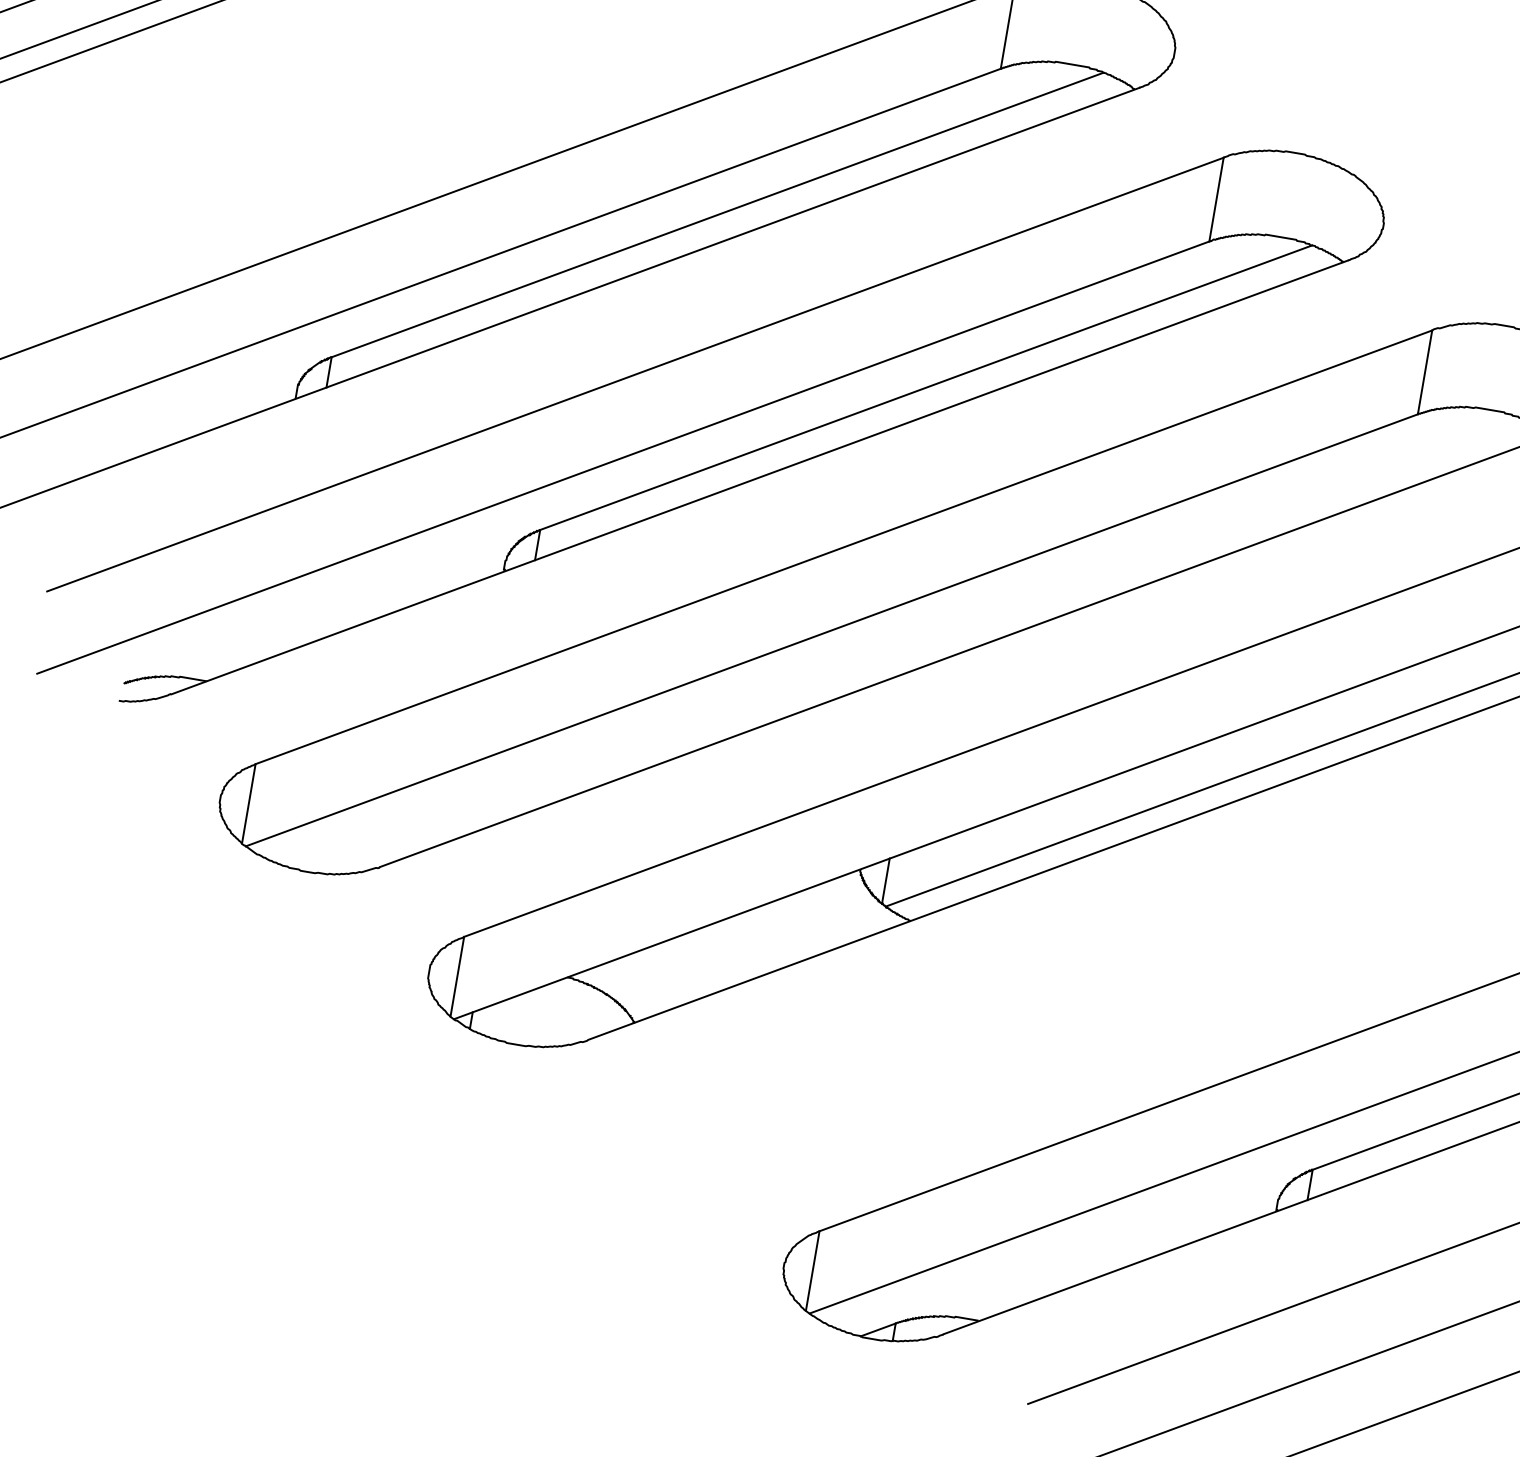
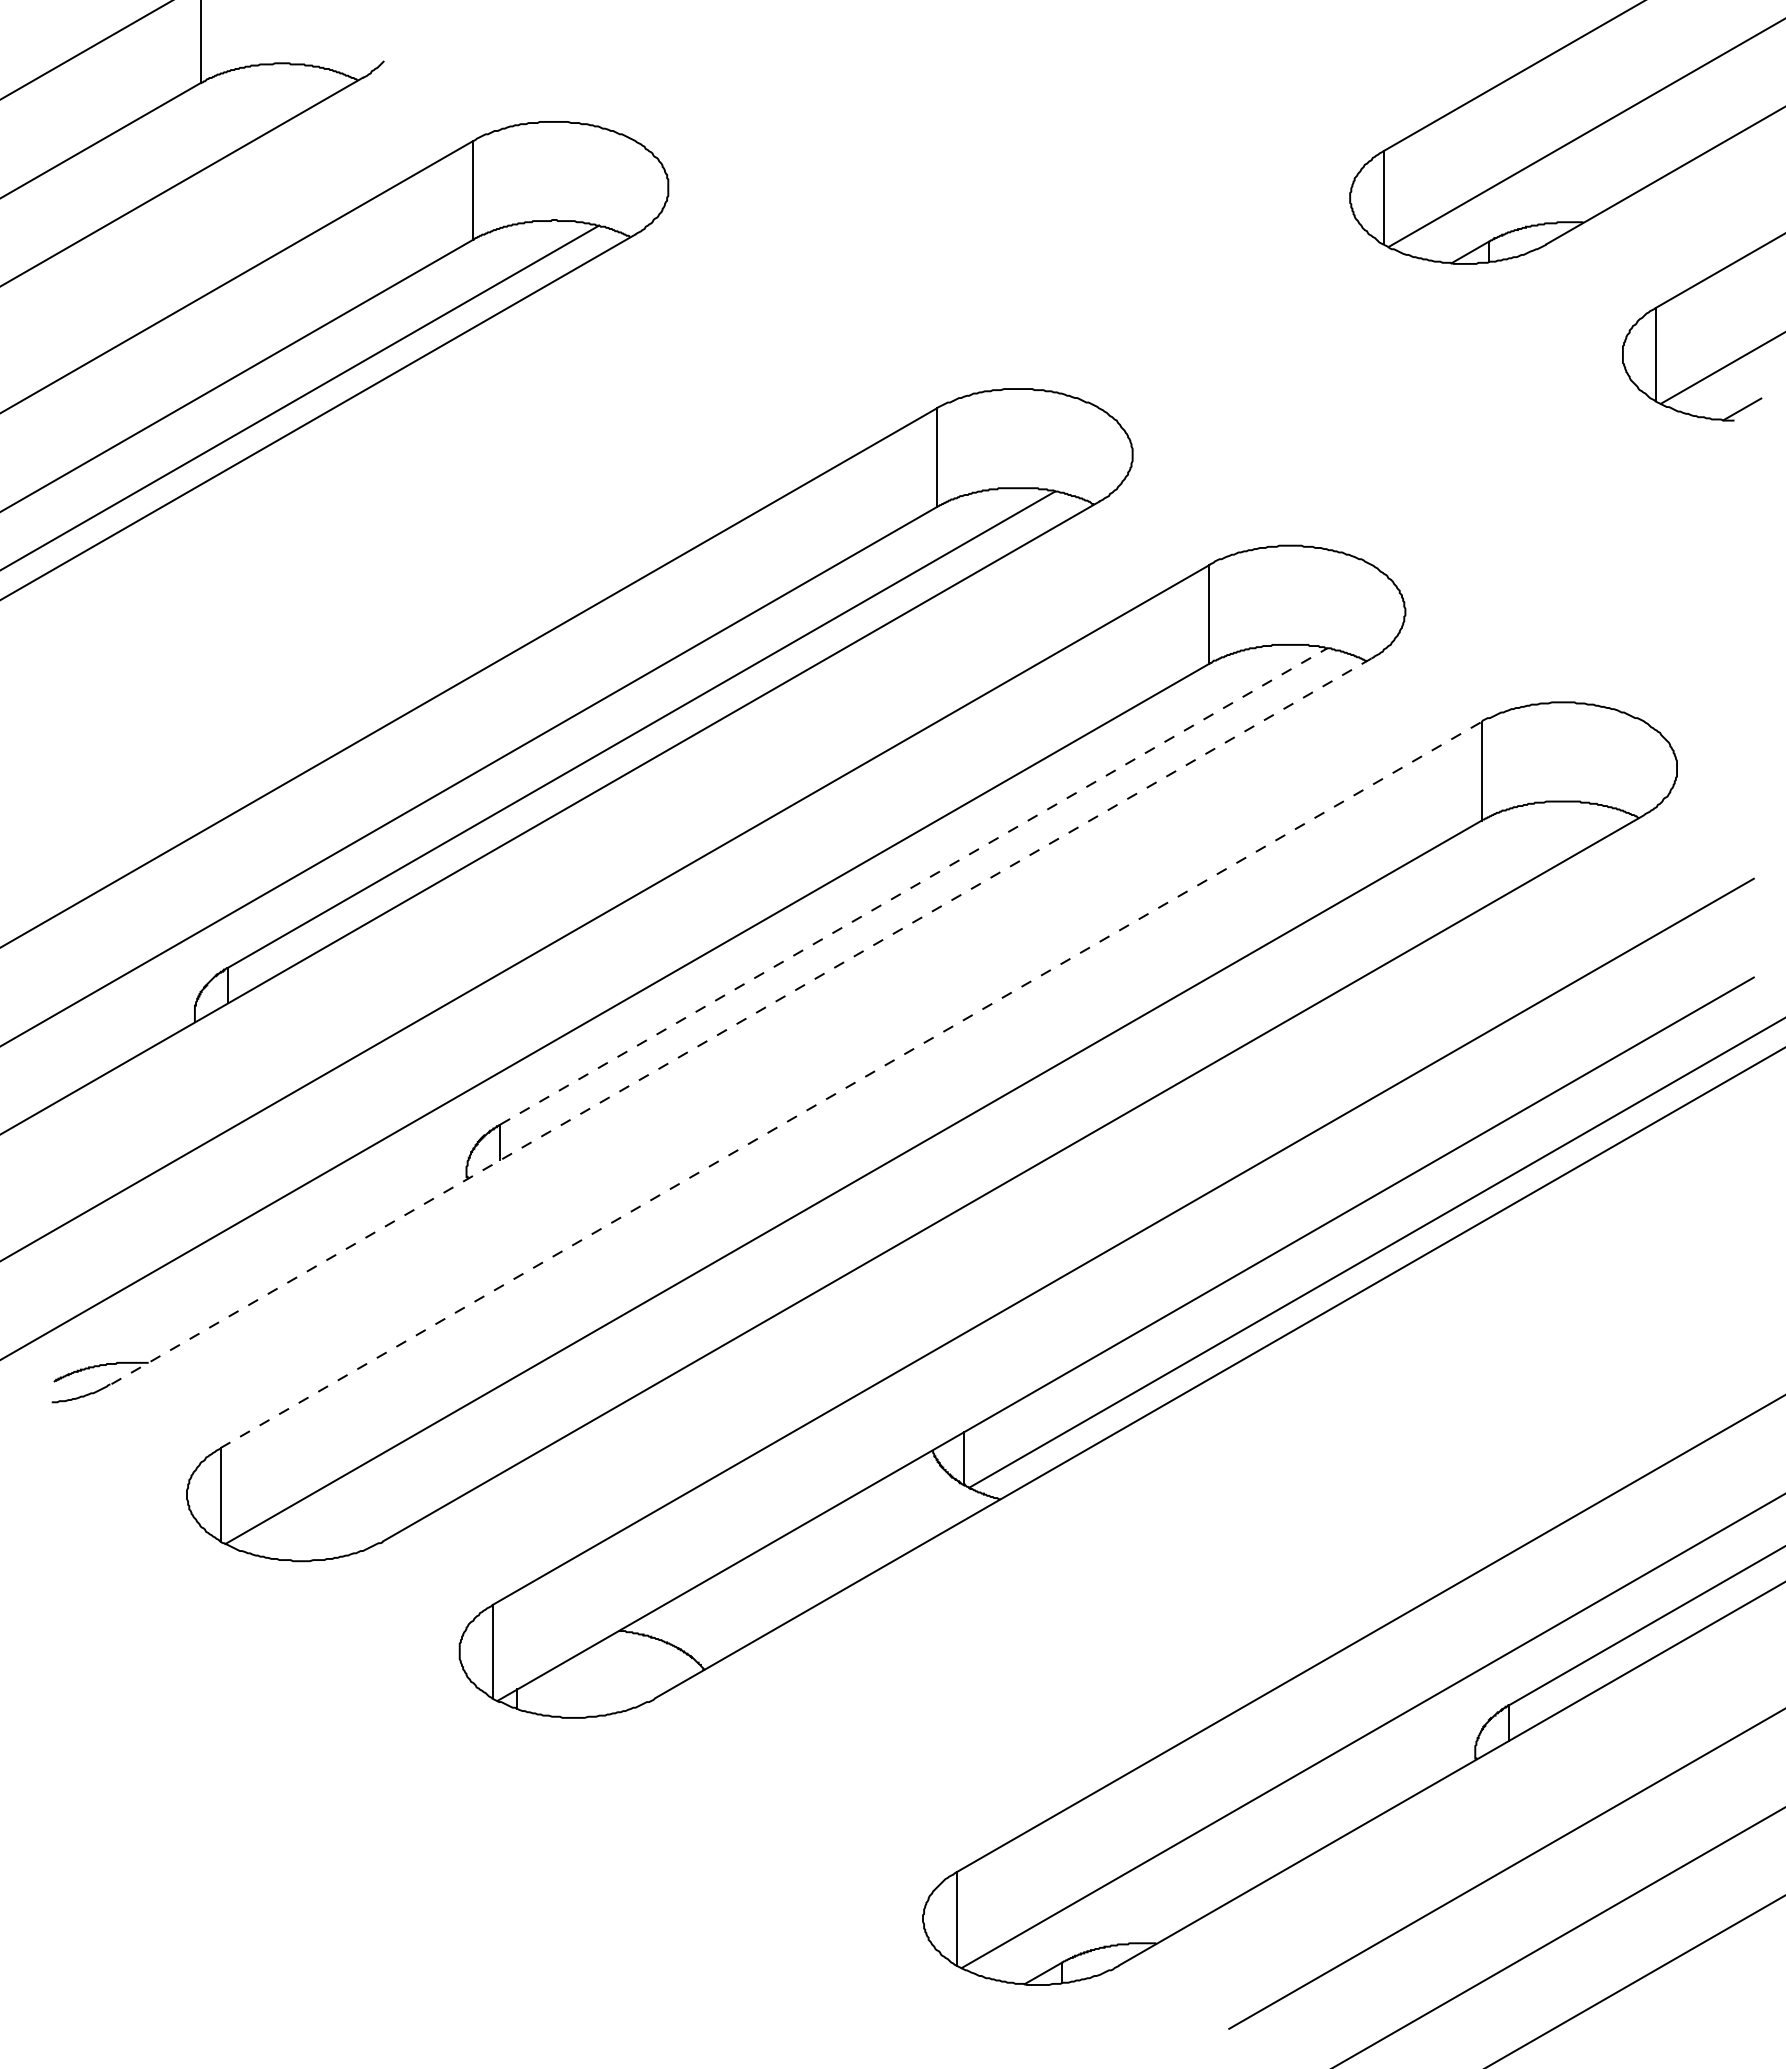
line: (926, 387) -> (914, 886), solid -> dashed
line: (760, 477) -> (741, 1021), solid -> dashed
line: (844, 547) -> (851, 1085), solid -> dashed

